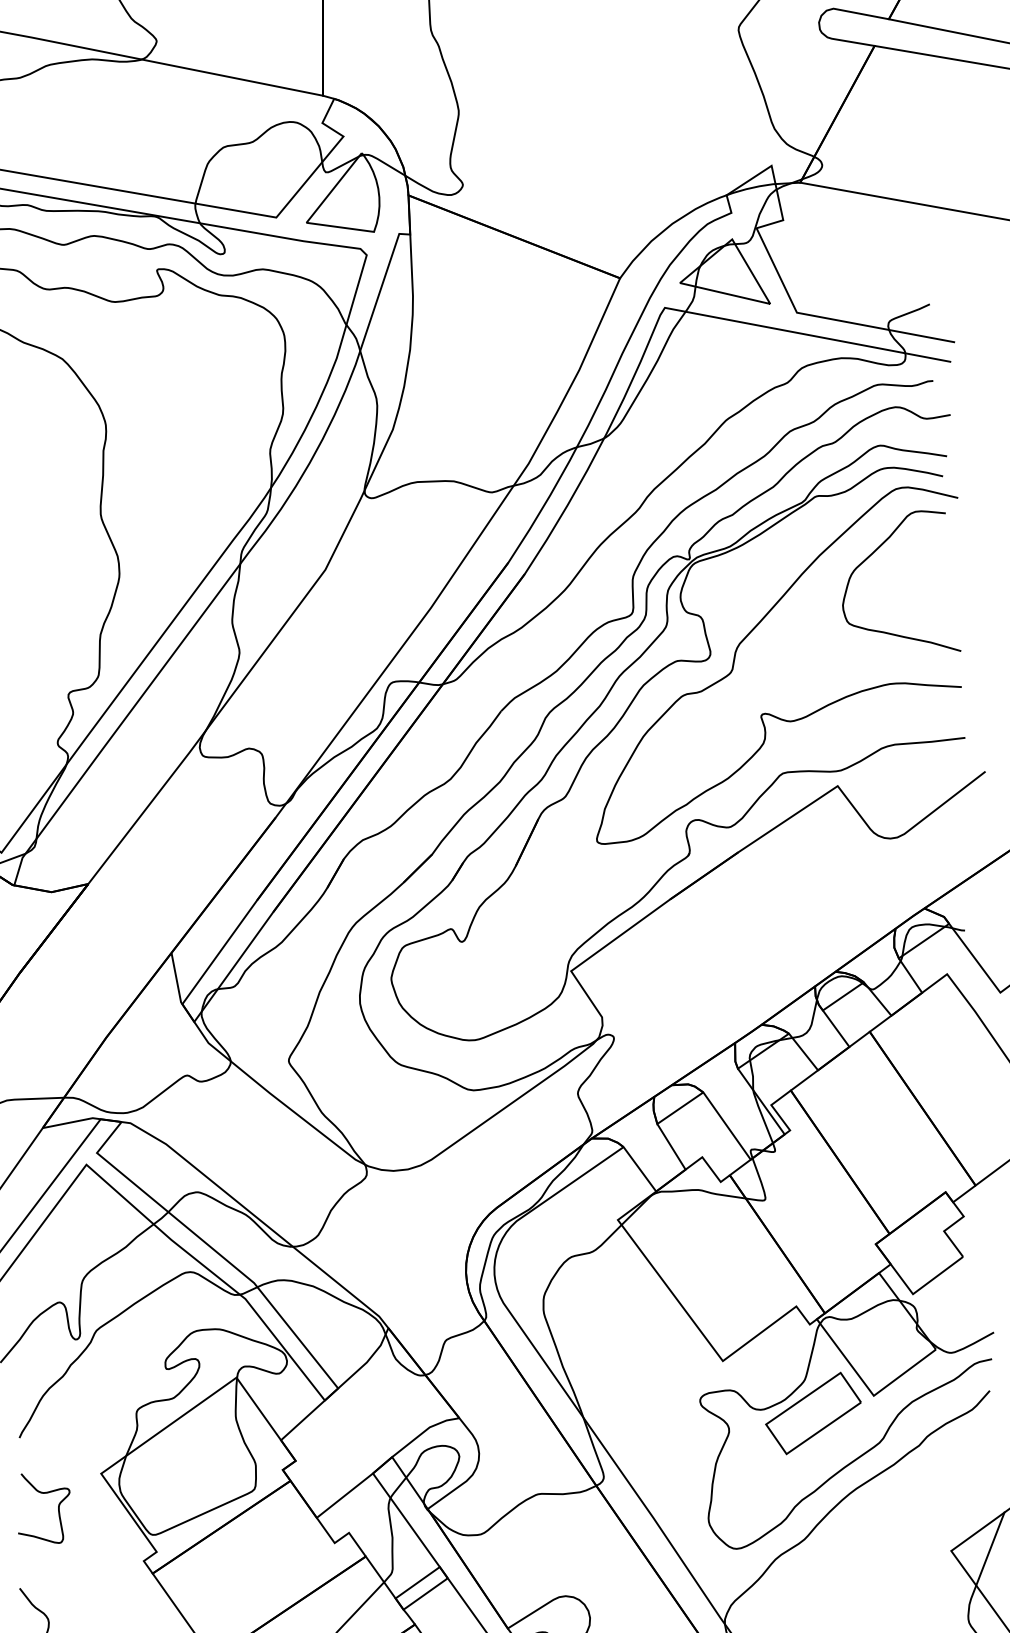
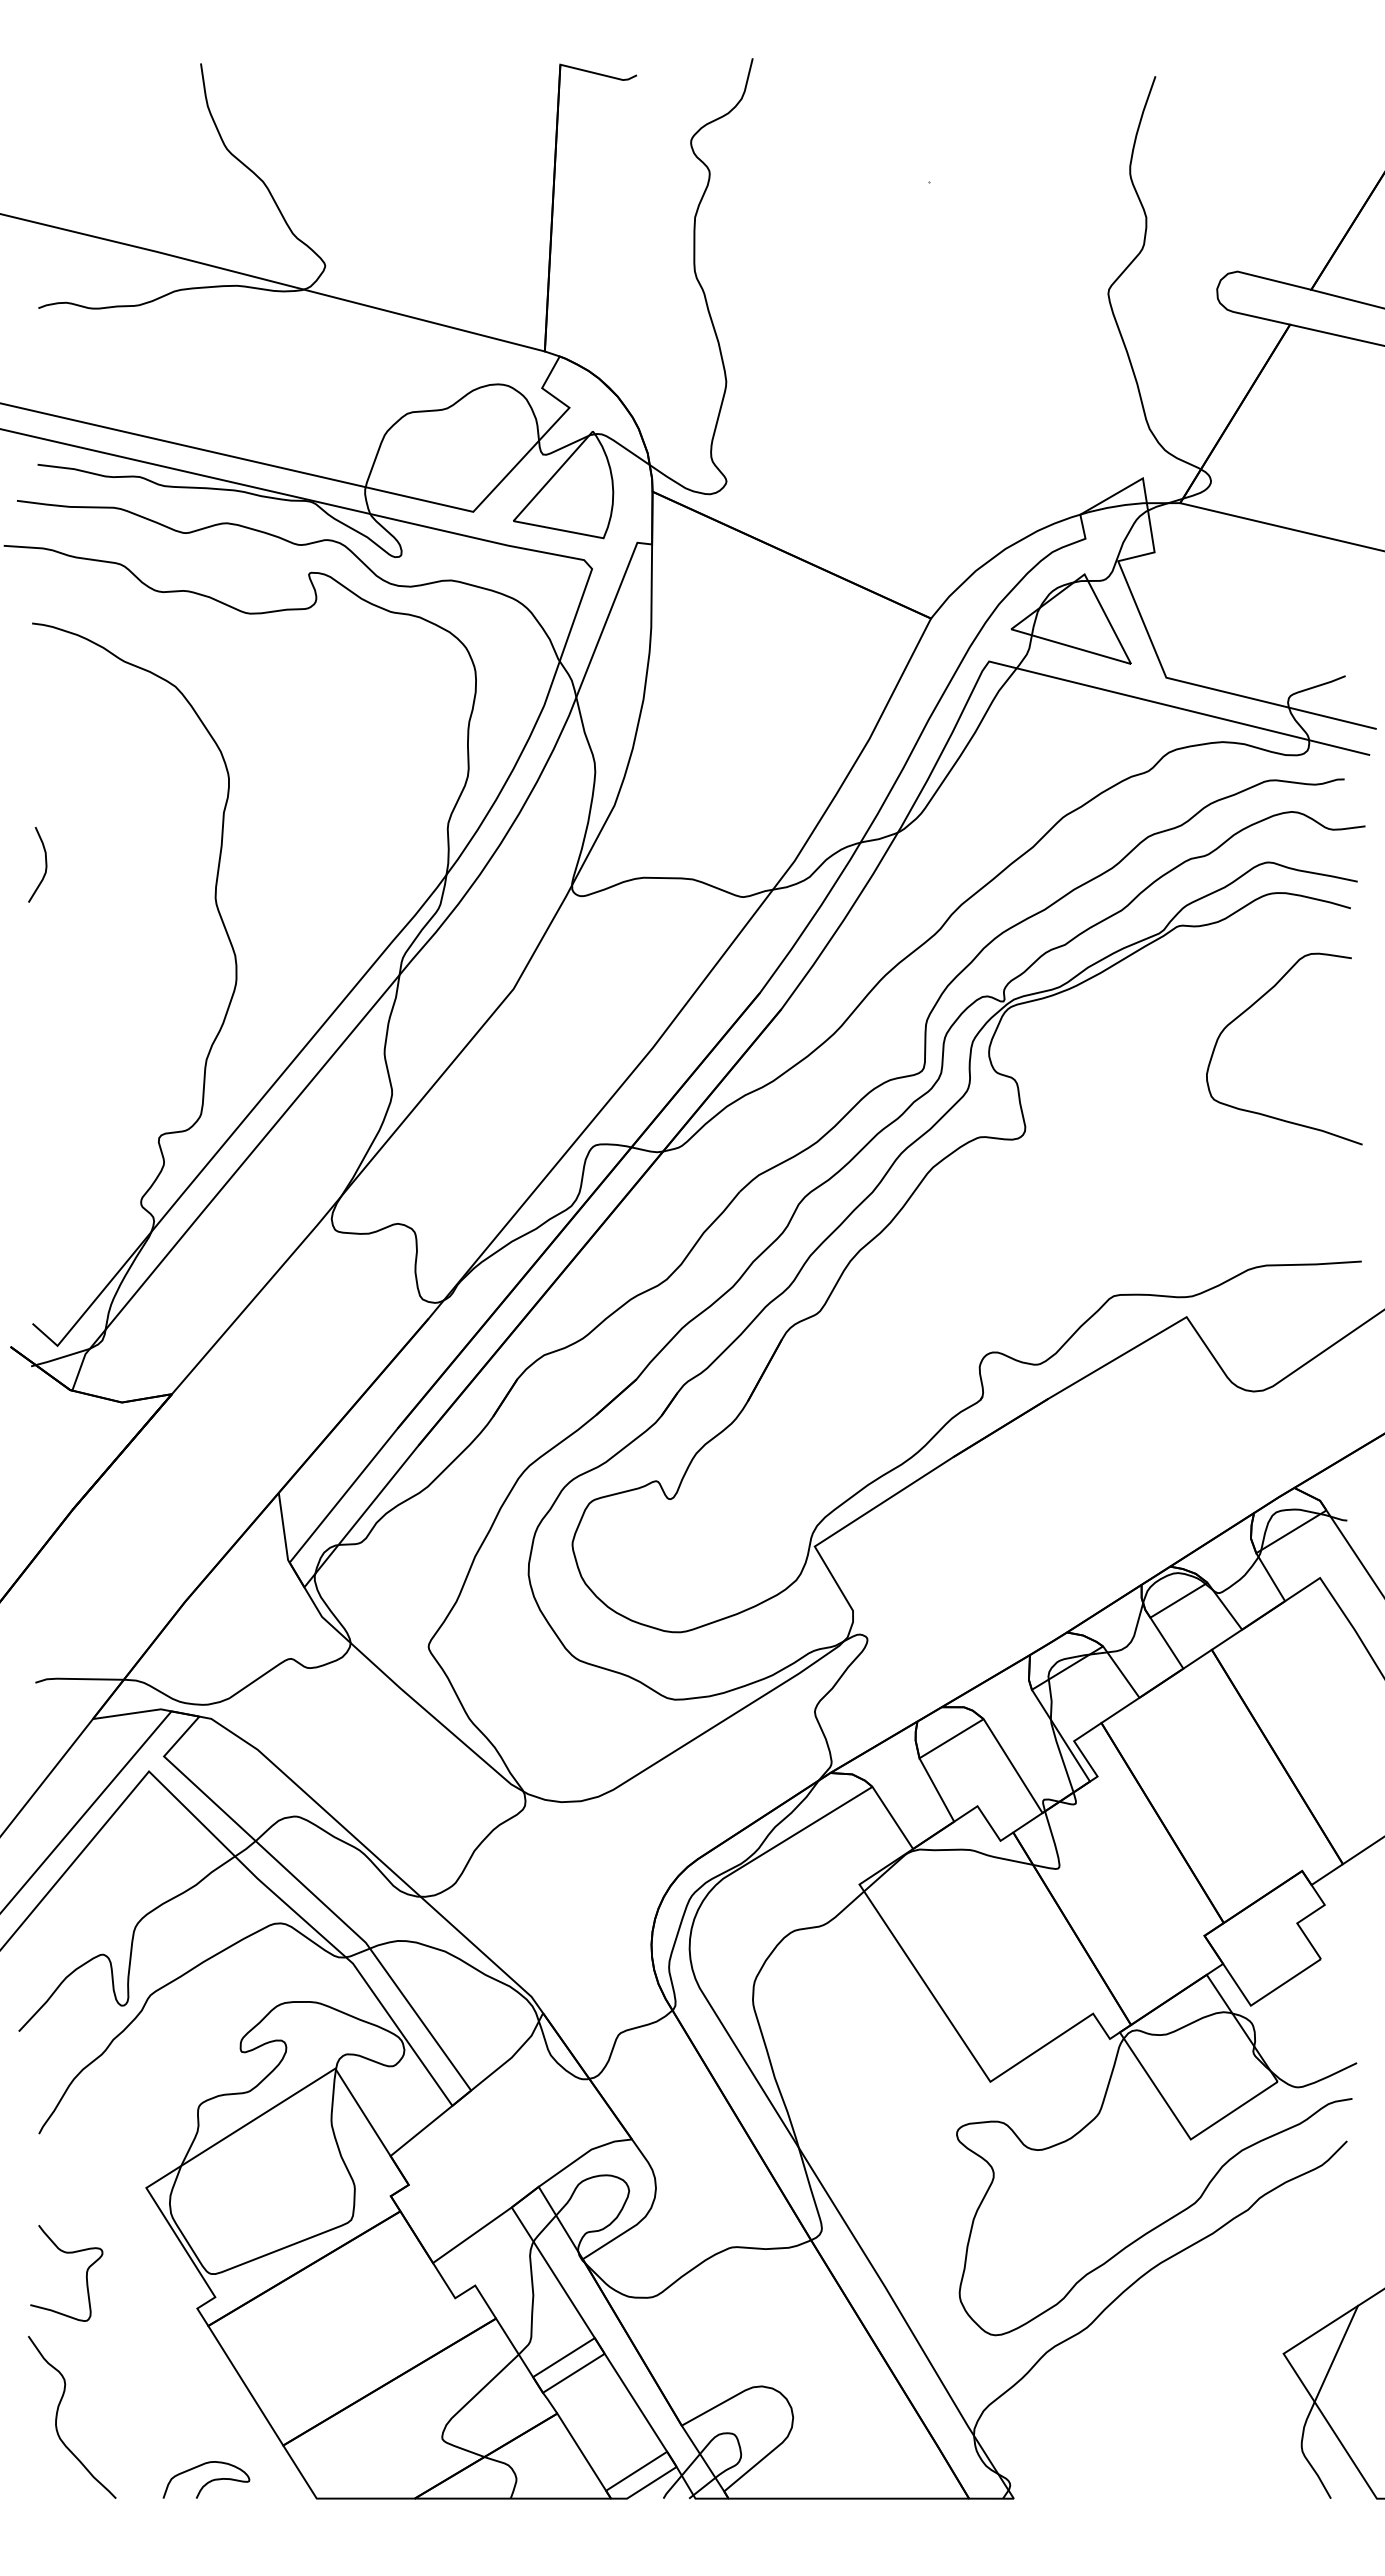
curve: (746, 637) -> (1075, 1110), removed
part: (813, 1413) -> (1108, 2158), removed
curve: (42, 1493) -> (66, 2253), moved

